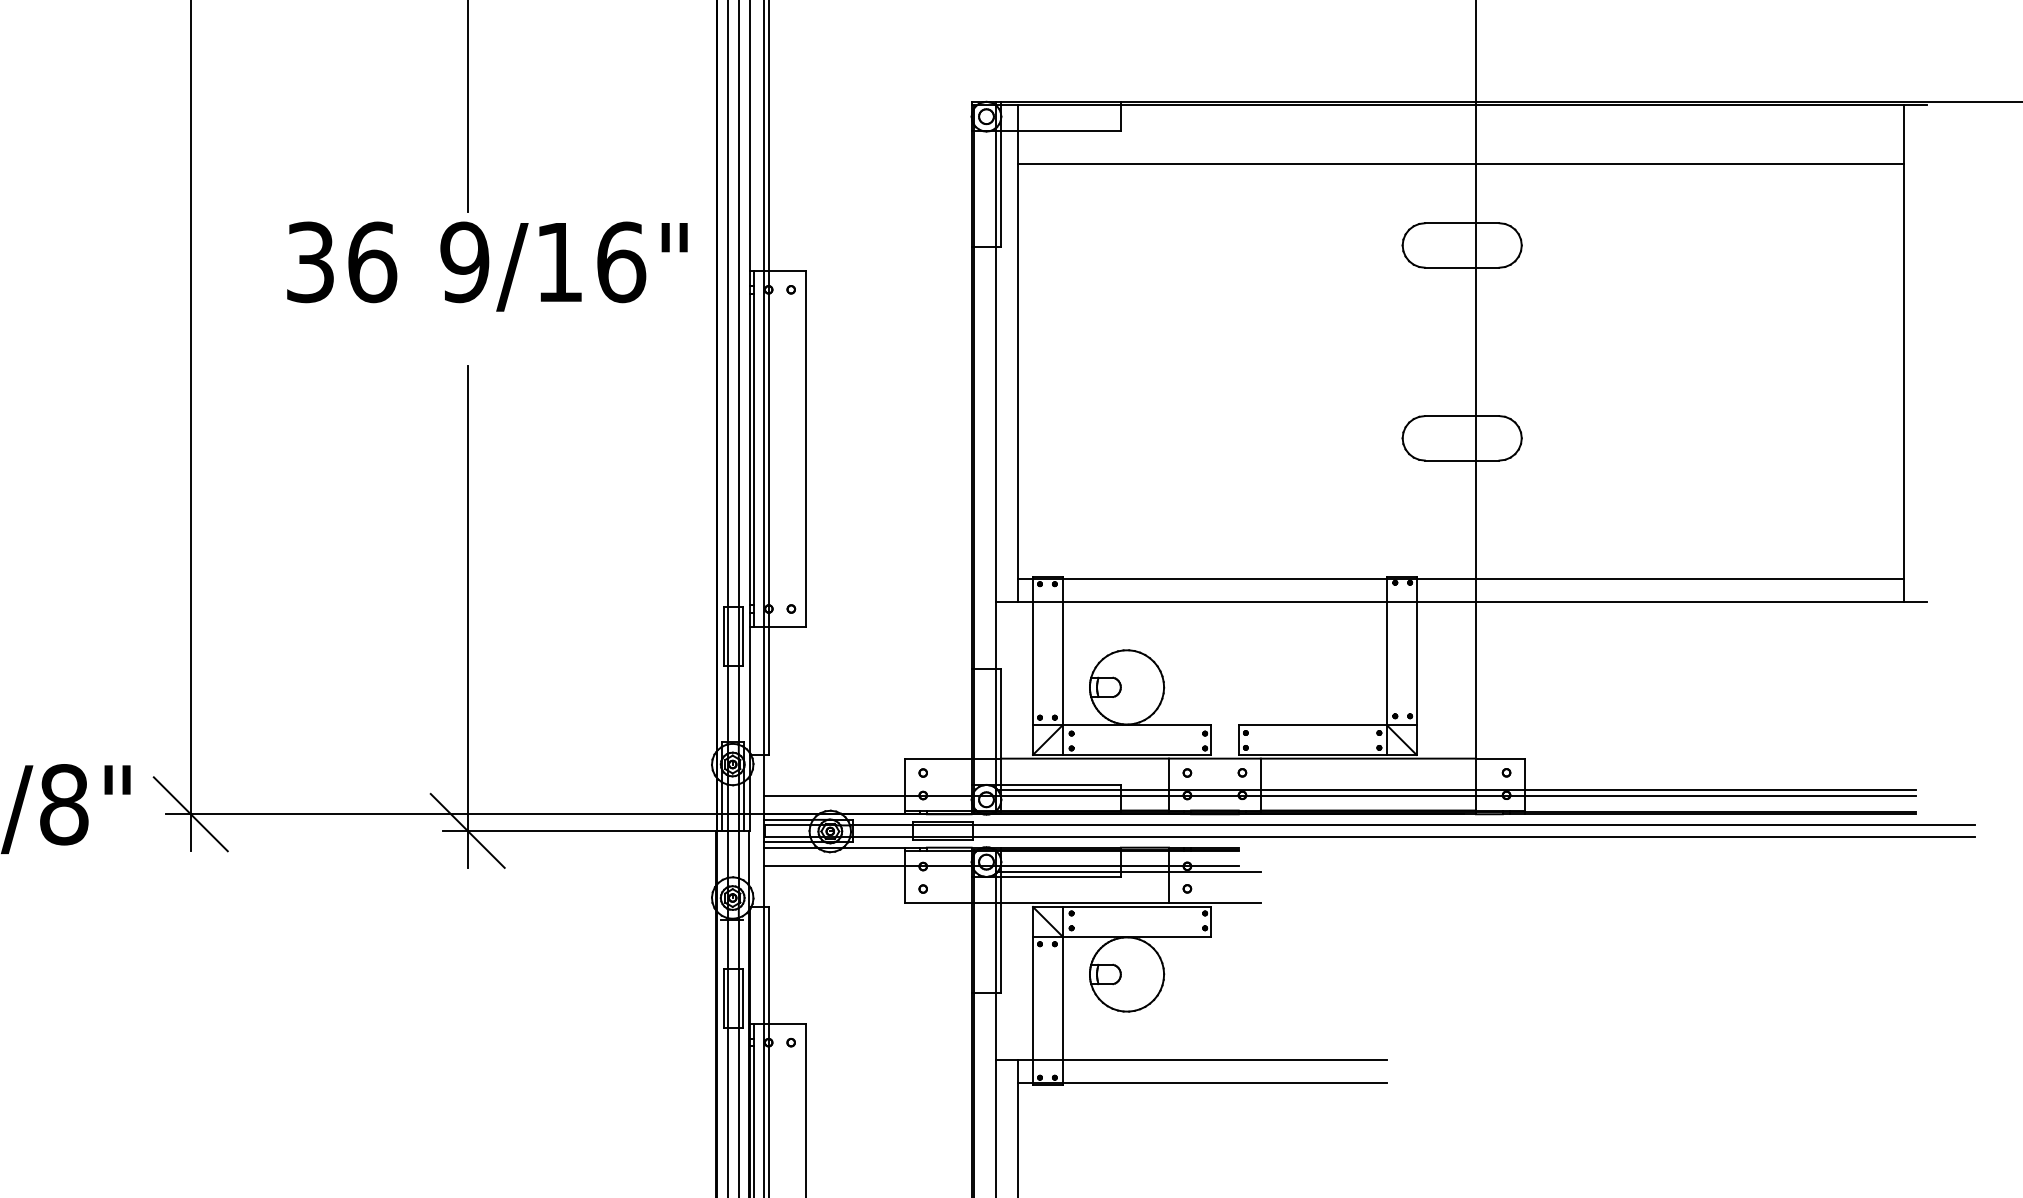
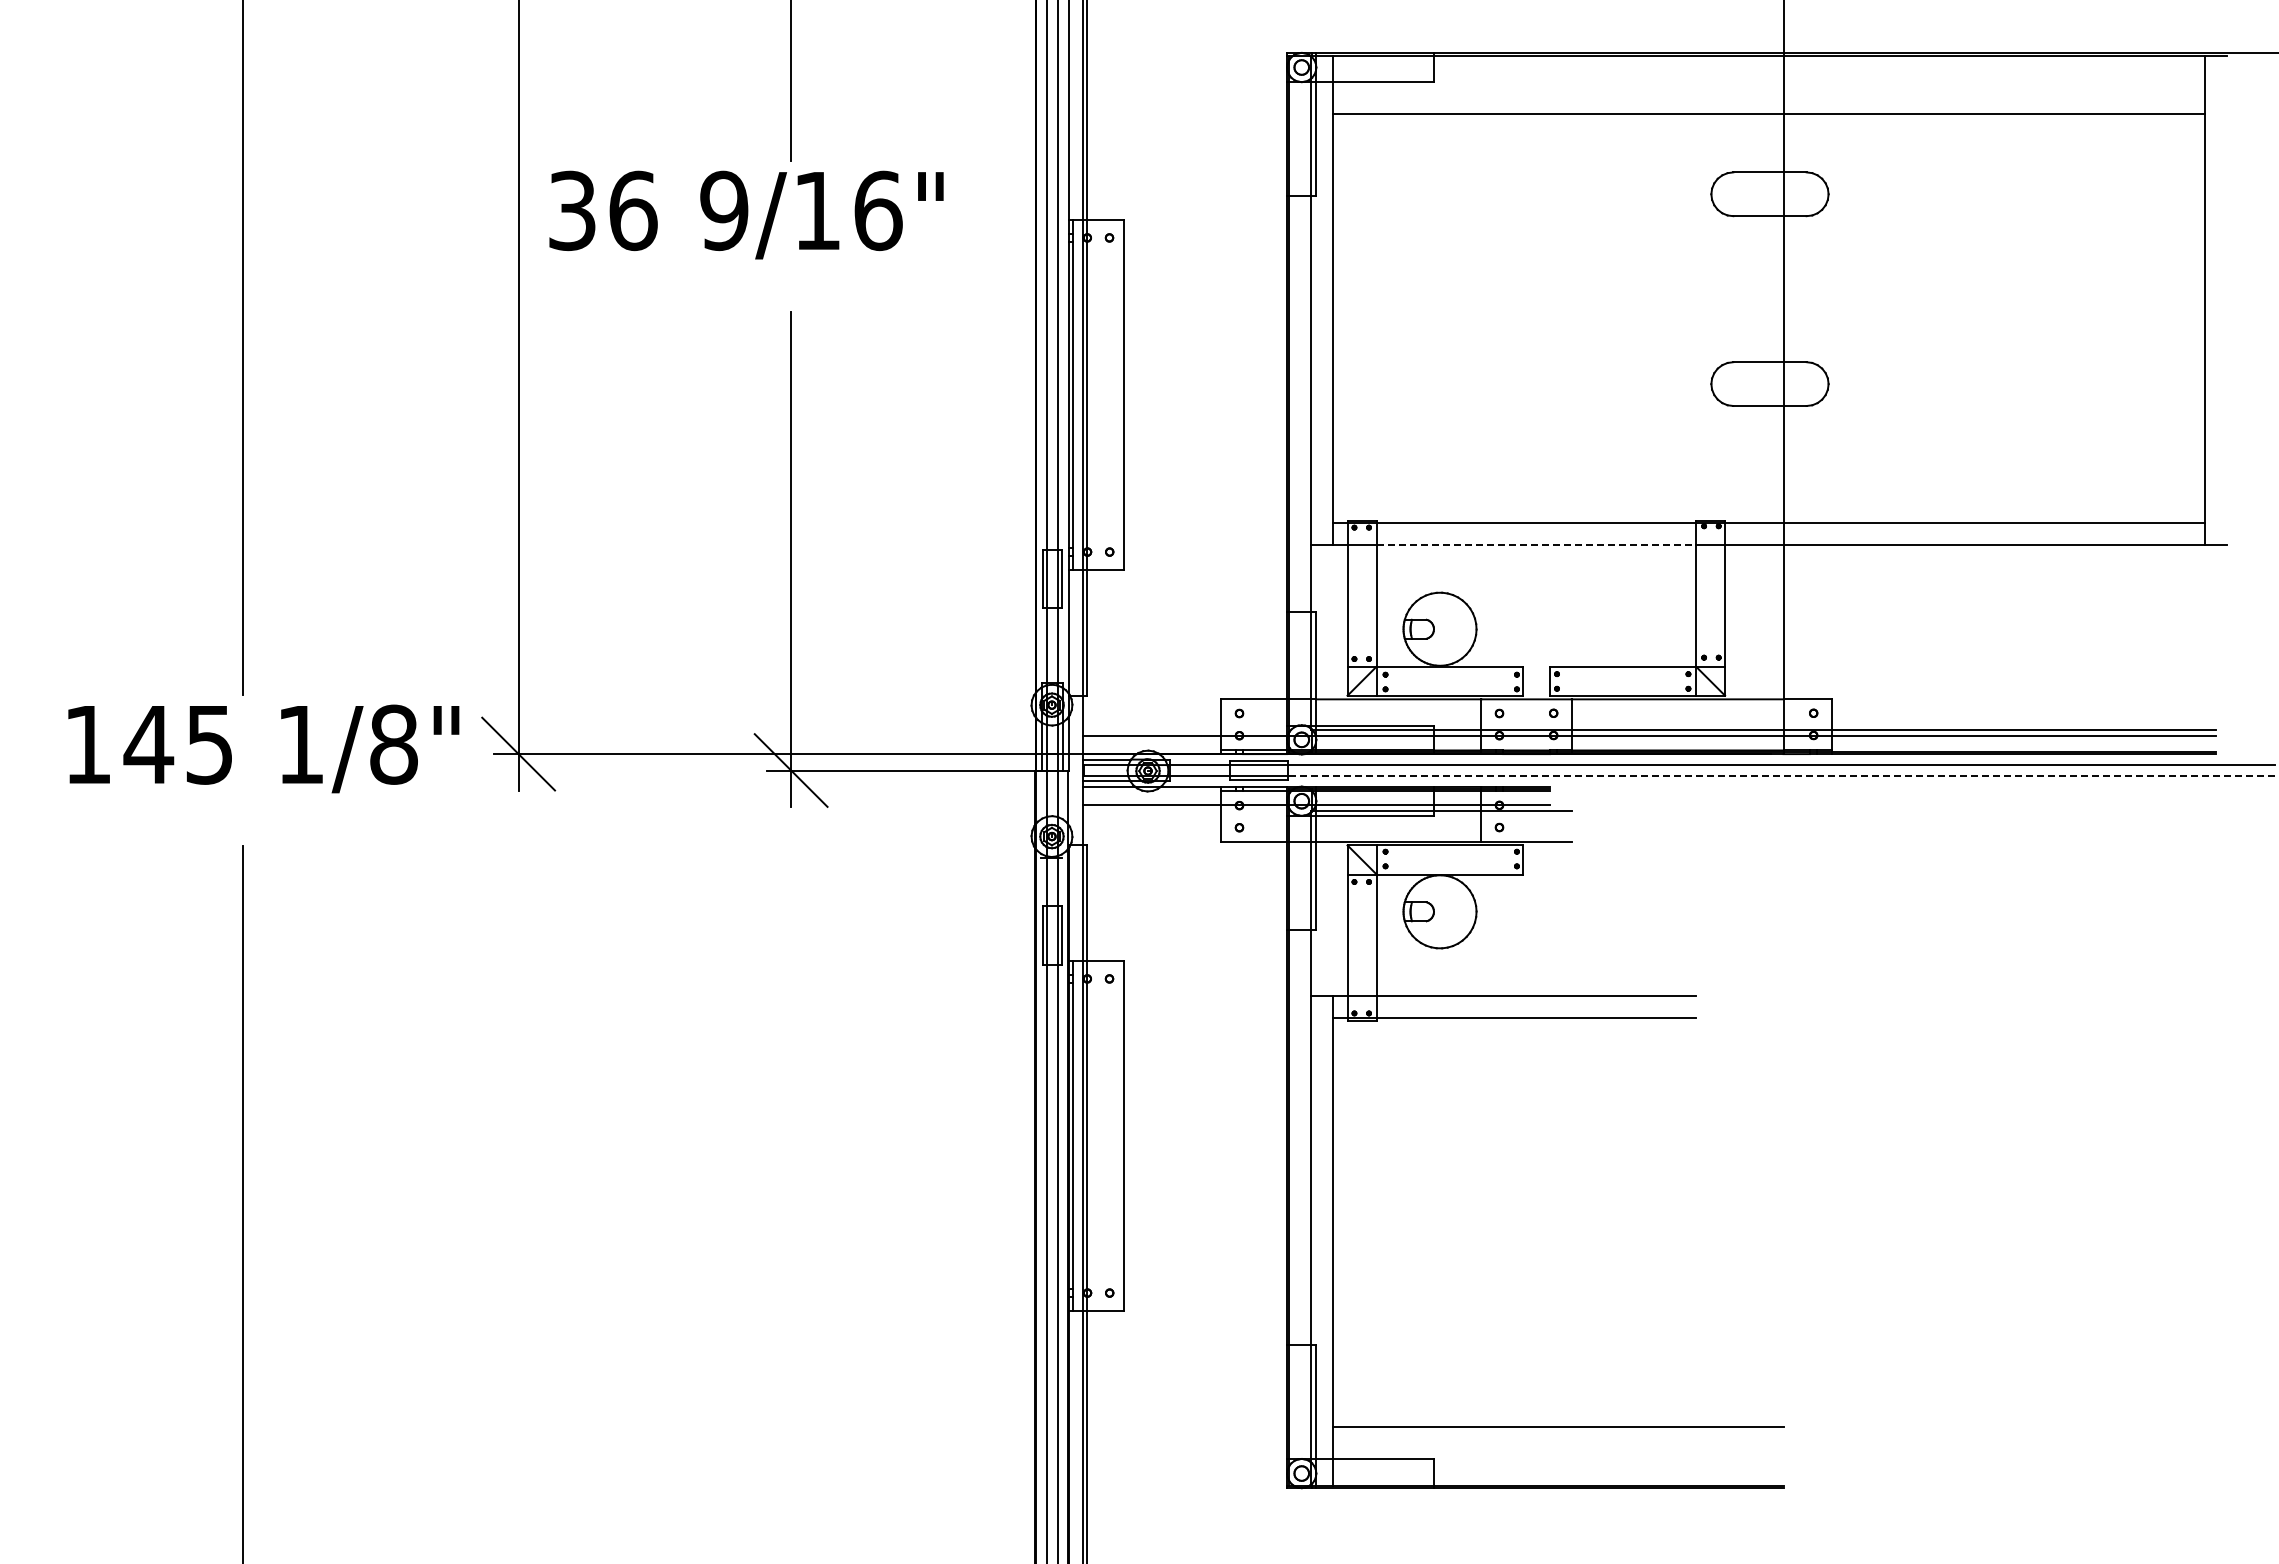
text: (487, 266) -> (746, 214), moved
line: (1225, 601) -> (1536, 544), solid -> dashed
line: (1472, 837) -> (1780, 776), solid -> dashed

